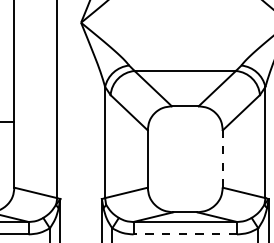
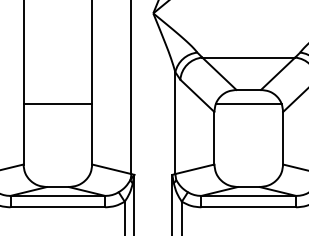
line: (184, 122) -> (248, 104), added
line: (223, 158) -> (283, 137), dashed -> solid
line: (184, 234) -> (248, 207), dashed -> solid

